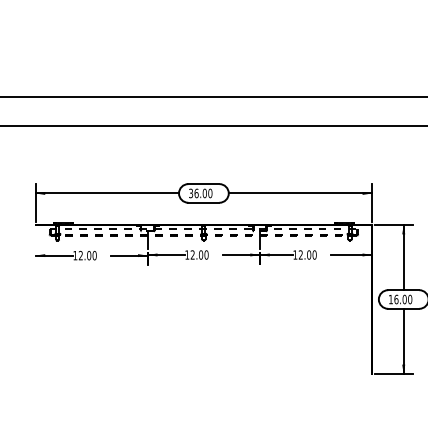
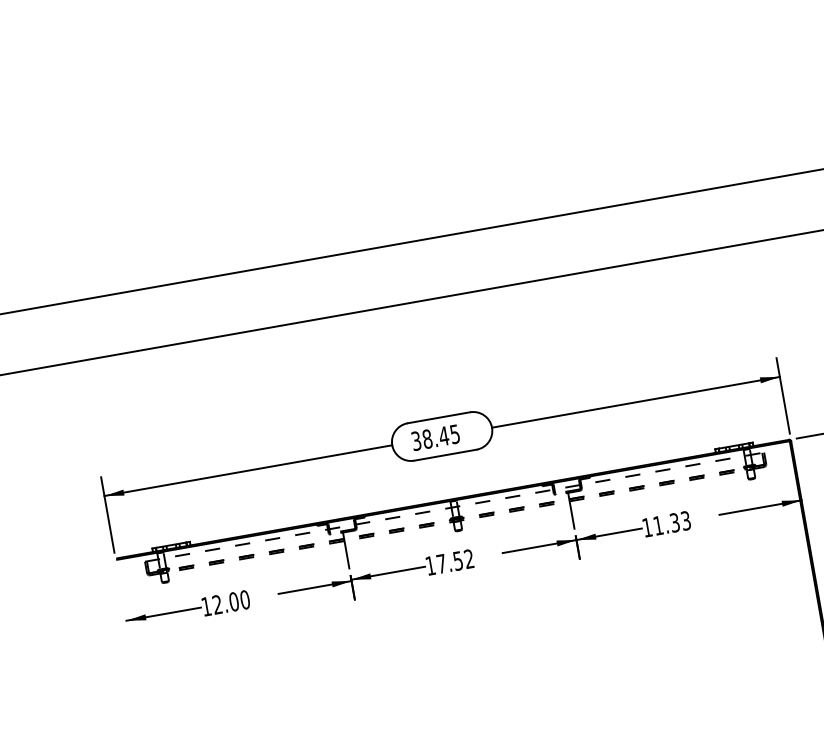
text: (203, 193) -> (441, 436), 36.00 -> 38.45
text: (199, 254) -> (454, 560), 12.00 -> 17.52
text: (307, 254) -> (671, 522), 12.00 -> 11.33

